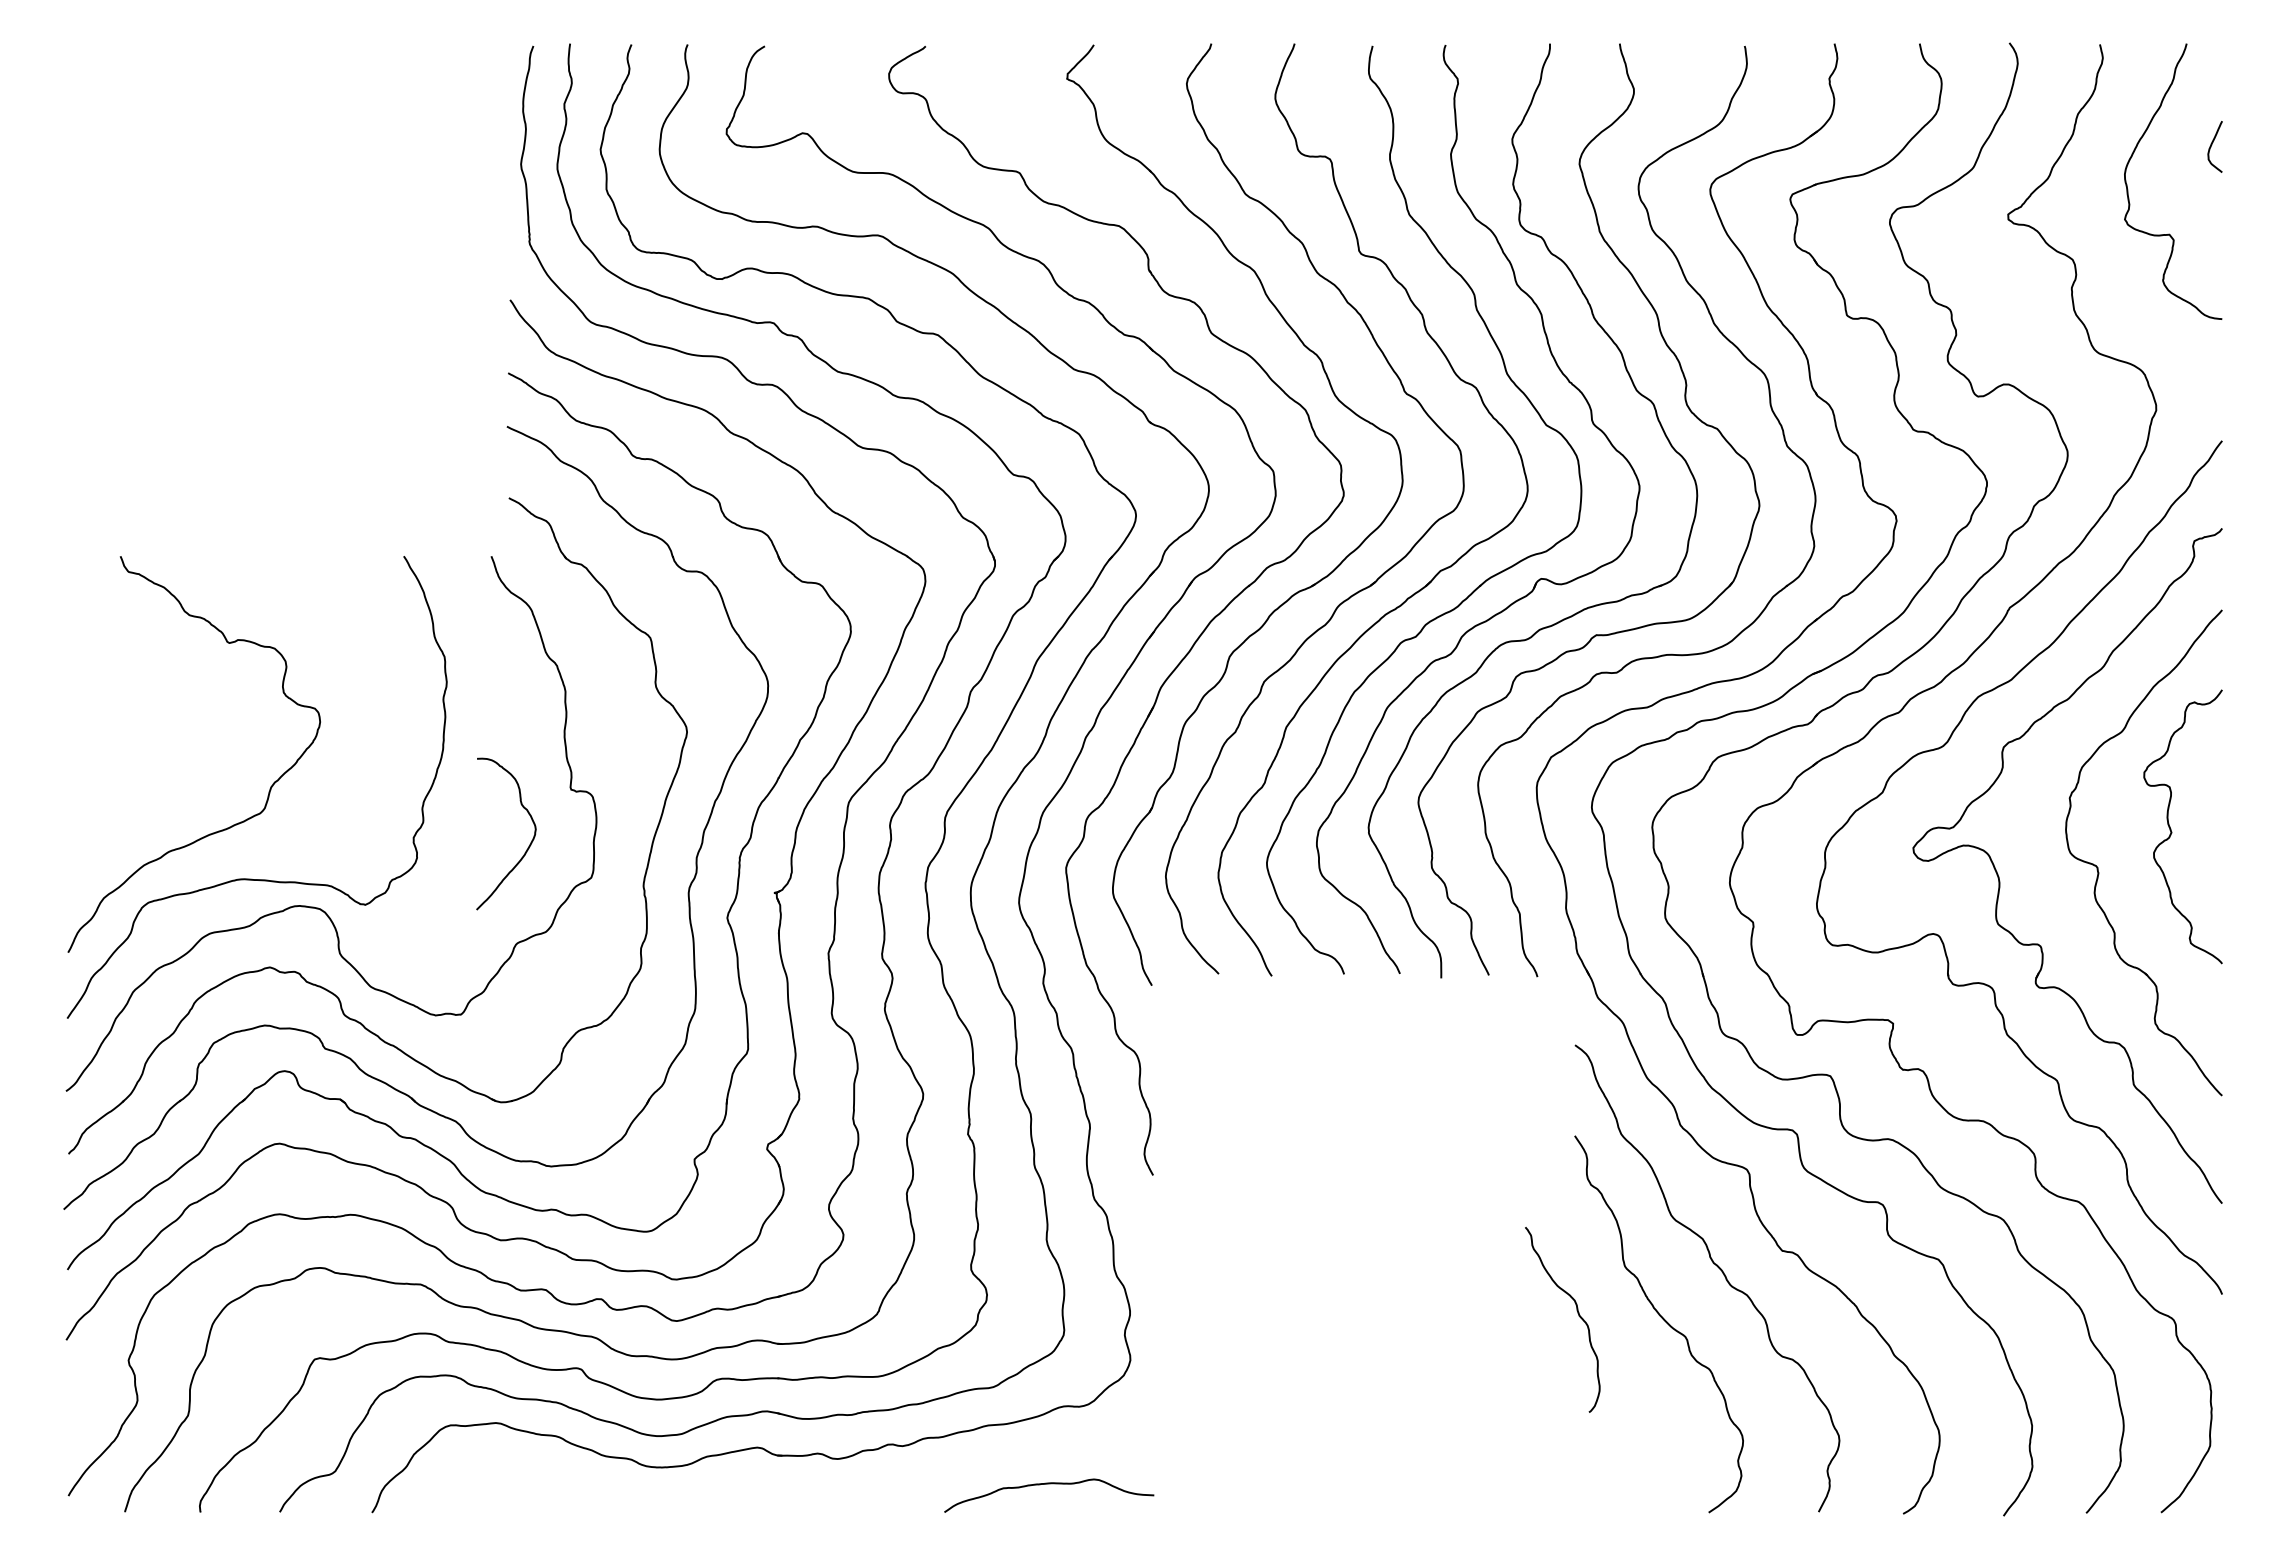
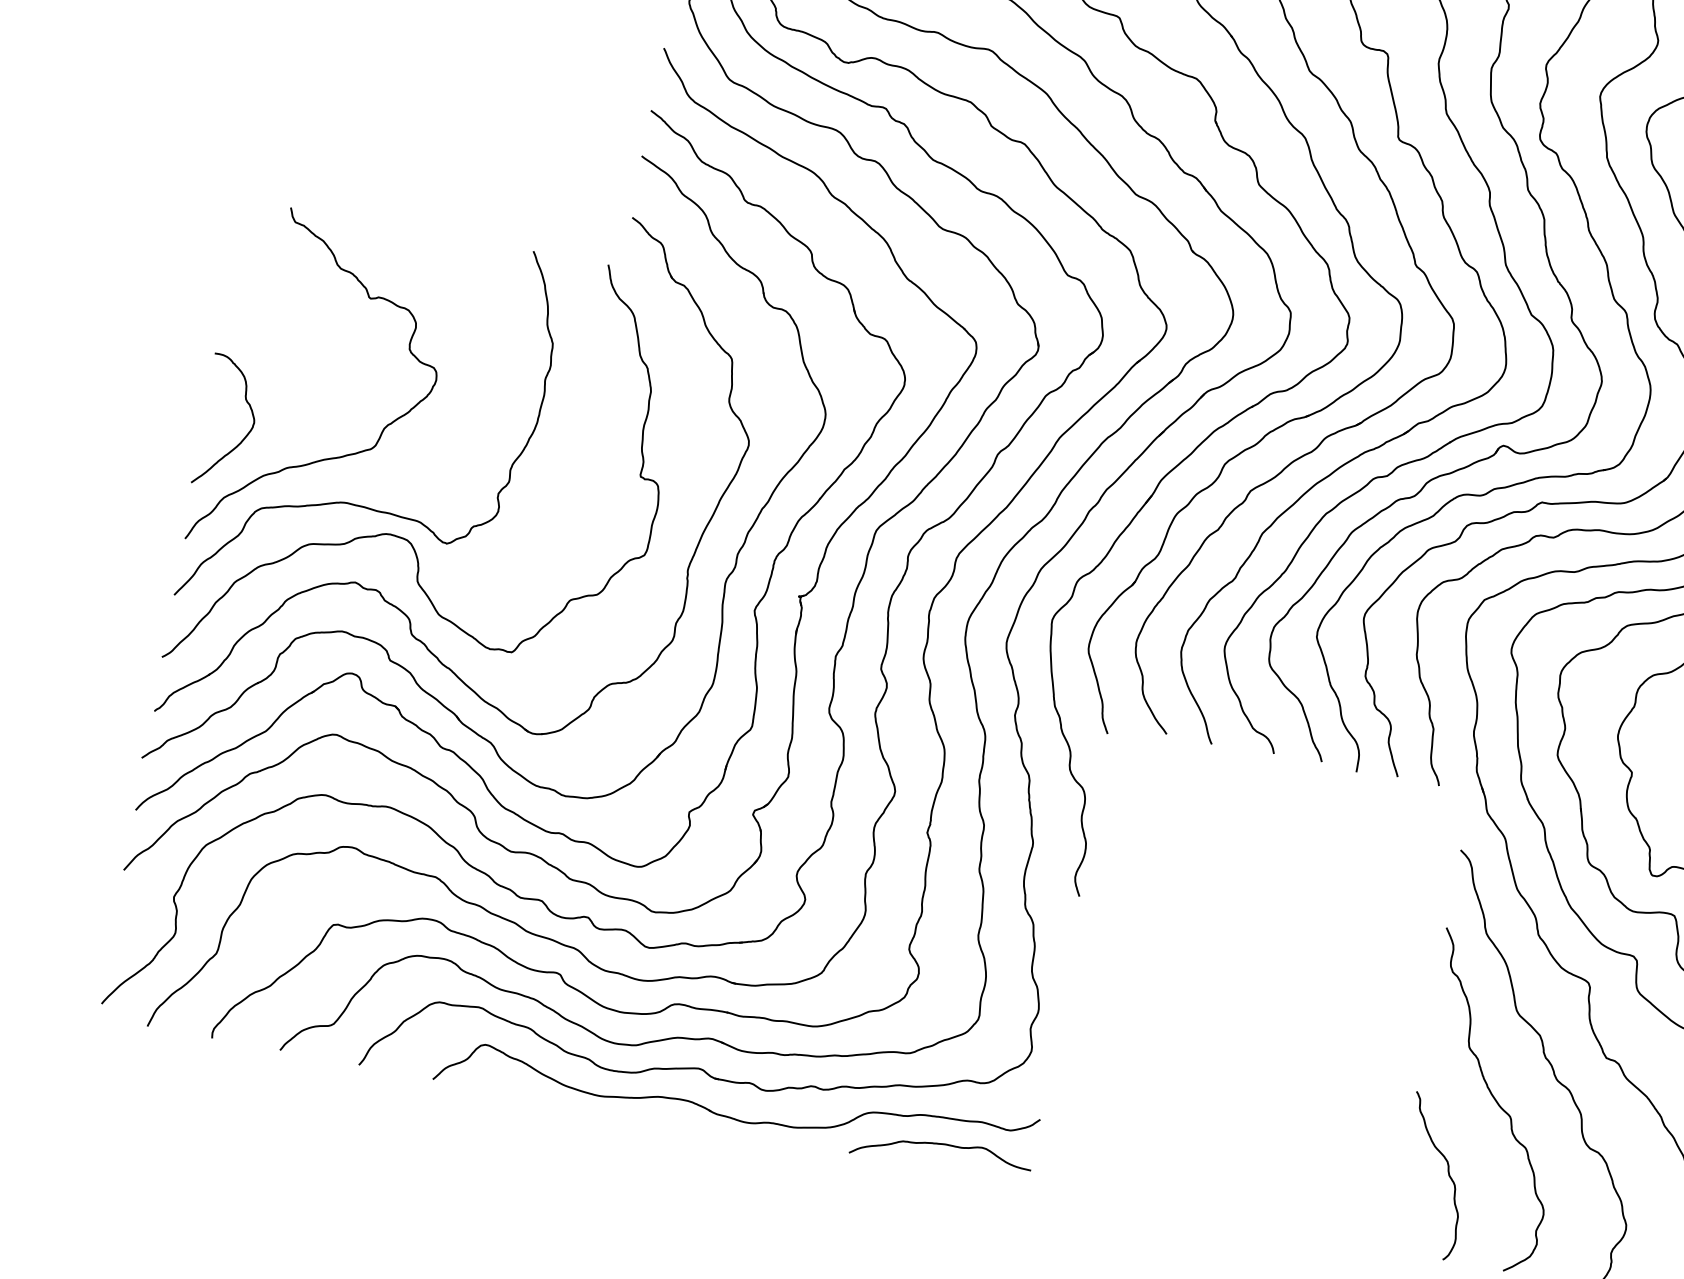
curve: (527, 847) -> (244, 437), moved
curve: (1577, 1313) -> (1447, 1173), moved
part: (803, 1495) -> (730, 1116), added

